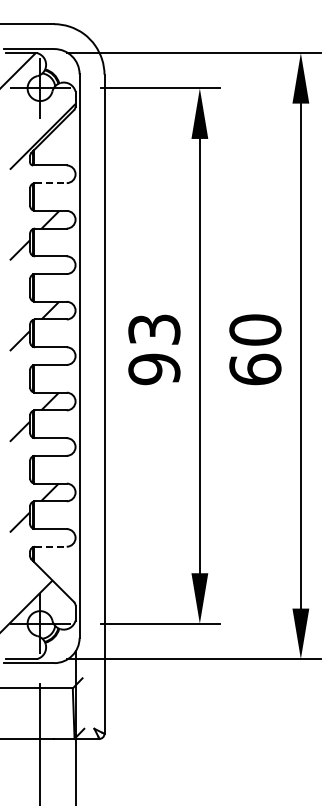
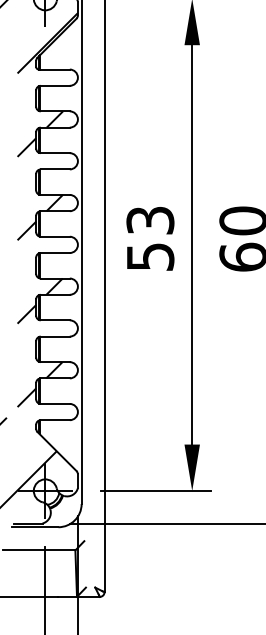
line: (50, 183) -> (54, 86), dashed -> solid
text: (154, 369) -> (150, 257), 93 -> 53
line: (50, 546) -> (54, 419), dashed -> solid

